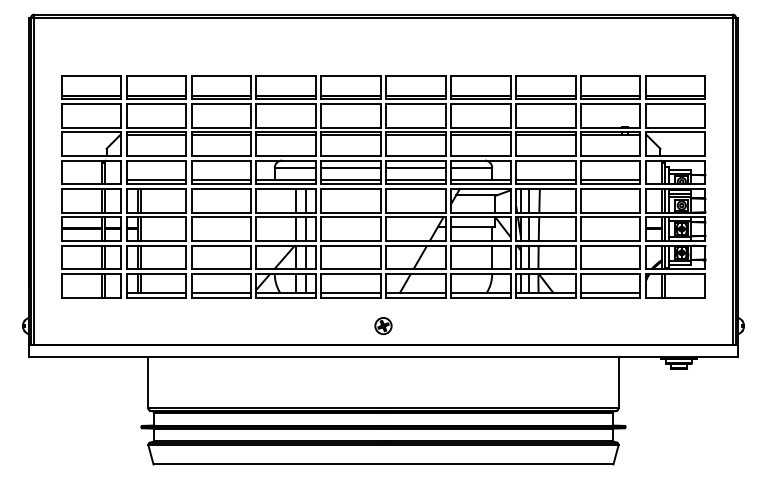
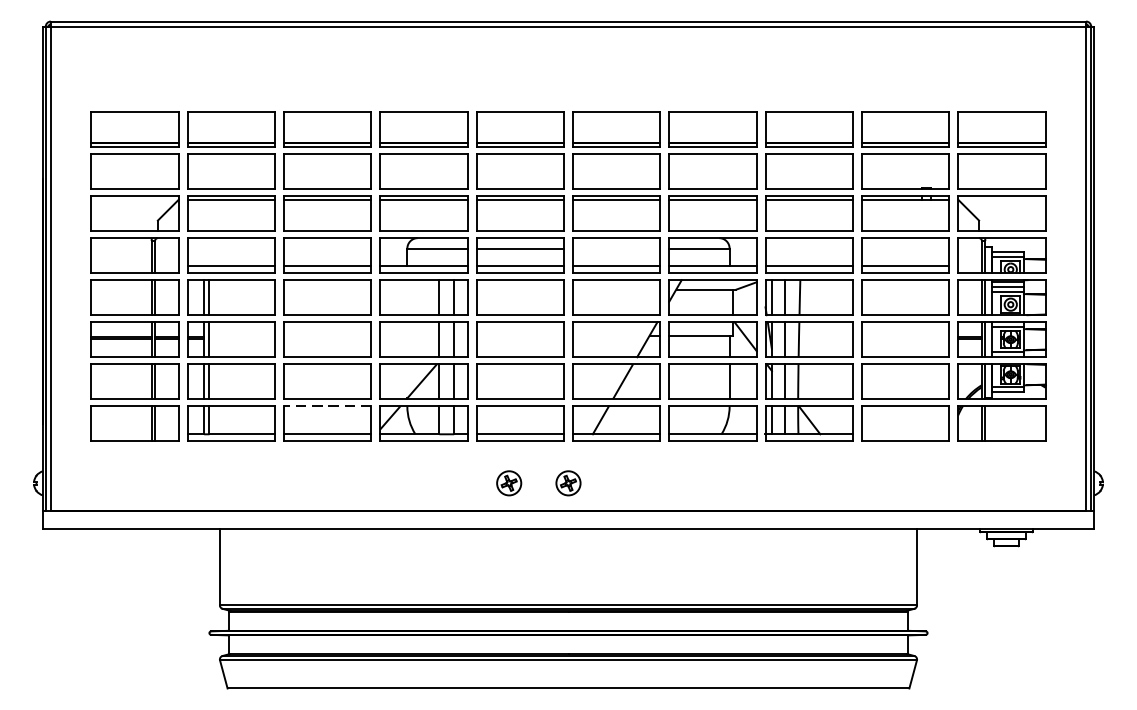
line: (415, 167) -> (615, 248), removed
line: (221, 274) -> (328, 406), solid -> dashed
line: (610, 292) -> (905, 433), removed
part: (343, 326) -> (509, 483), added

